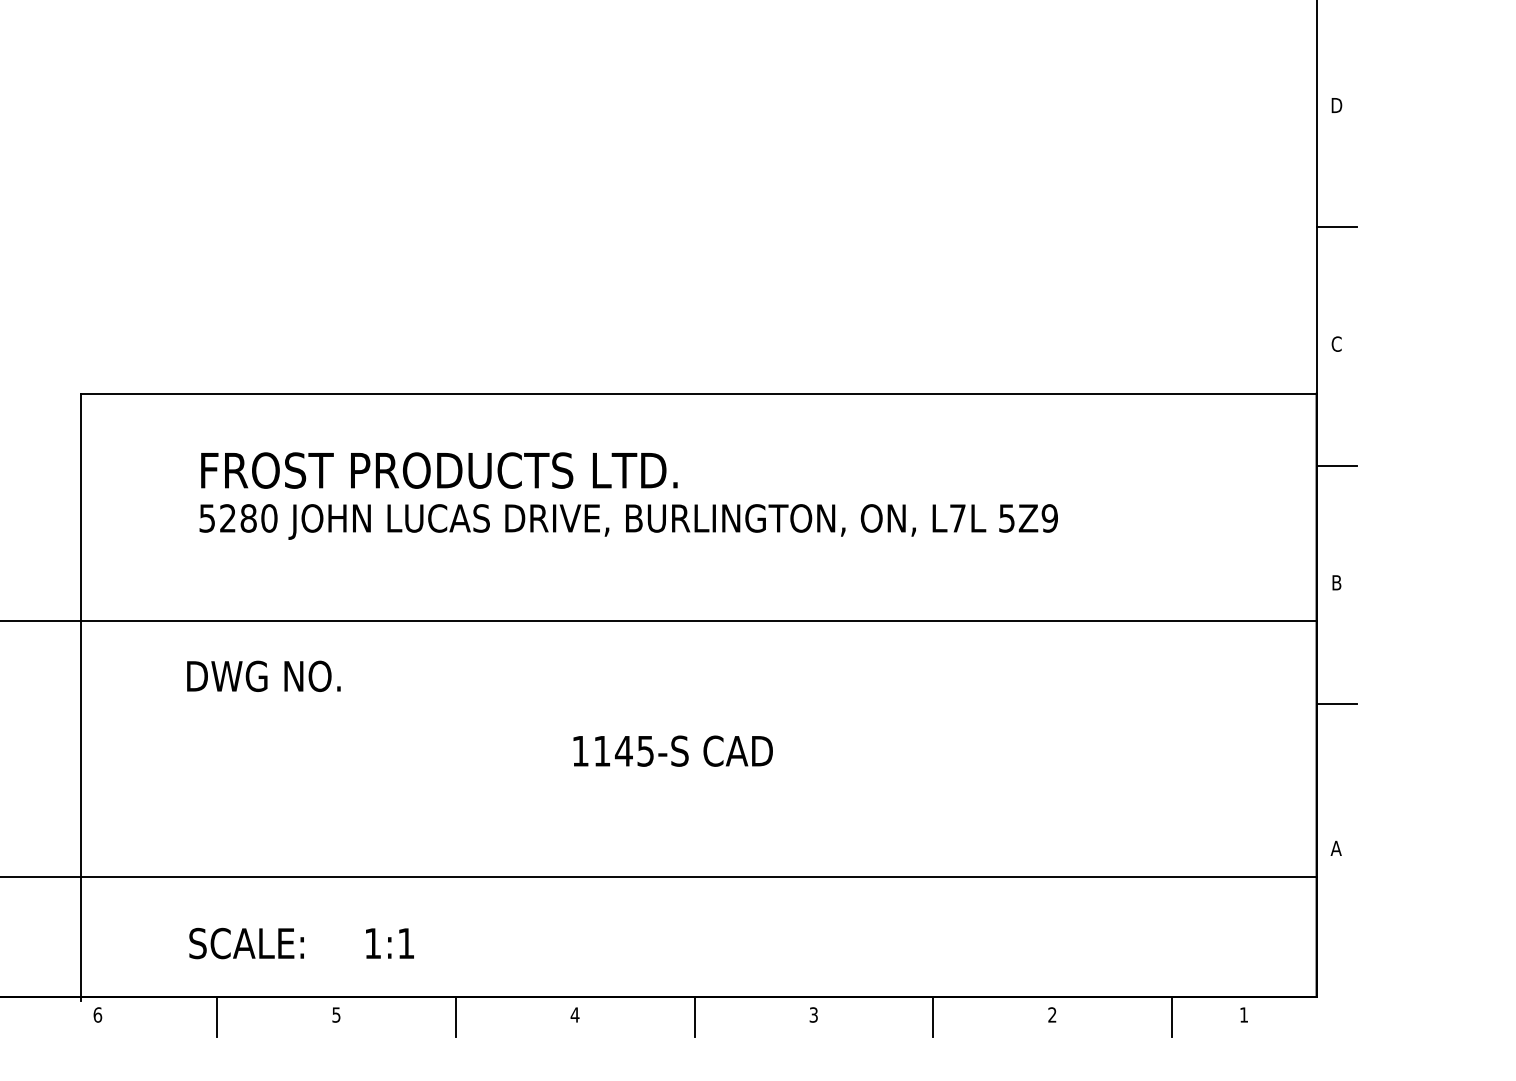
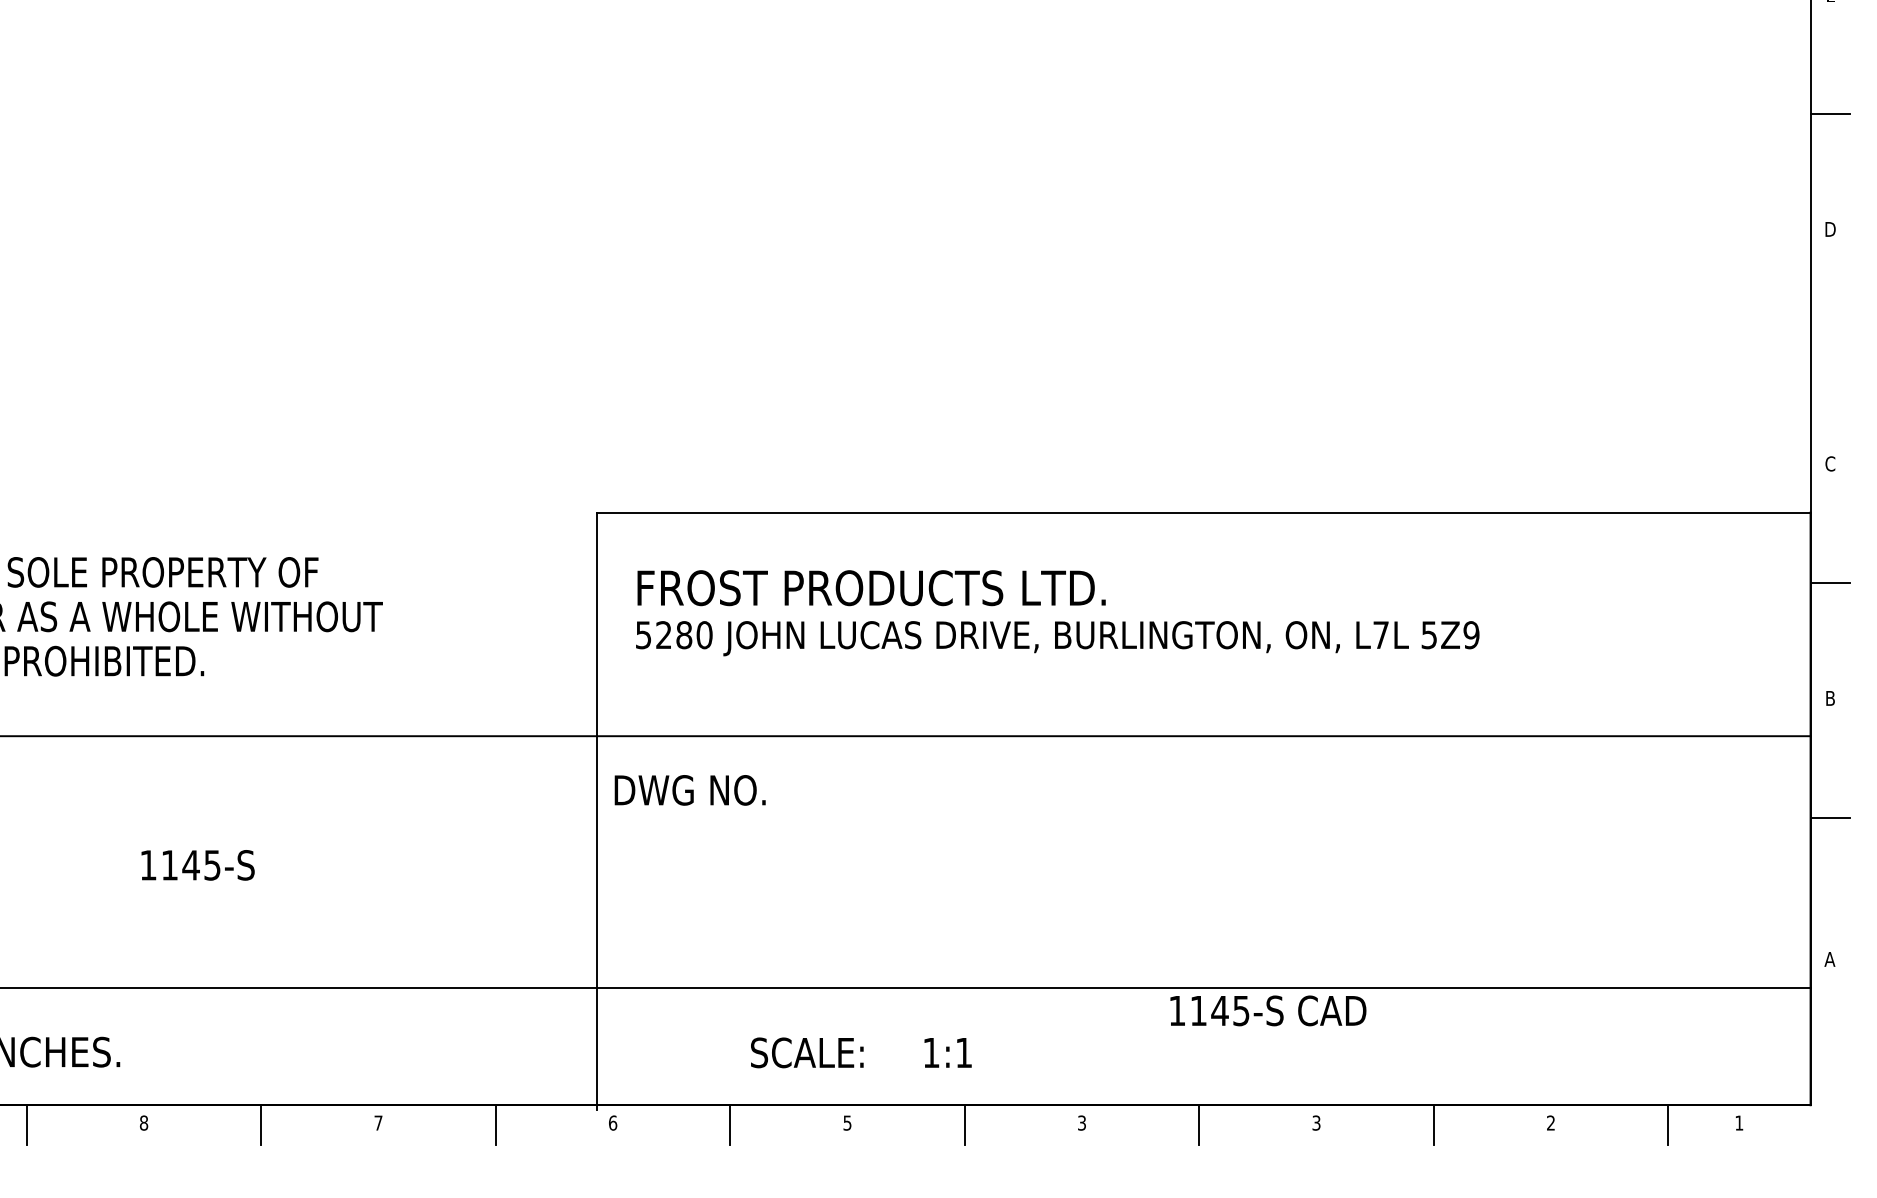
line: (1336, 226) -> (1830, 348), removed
text: (628, 496) -> (1057, 613), moved
text: (263, 676) -> (689, 790), moved
text: (673, 750) -> (1268, 1010), moved
text: (301, 943) -> (861, 1052), moved
text: (574, 1014) -> (1081, 1122), 4 -> 3

